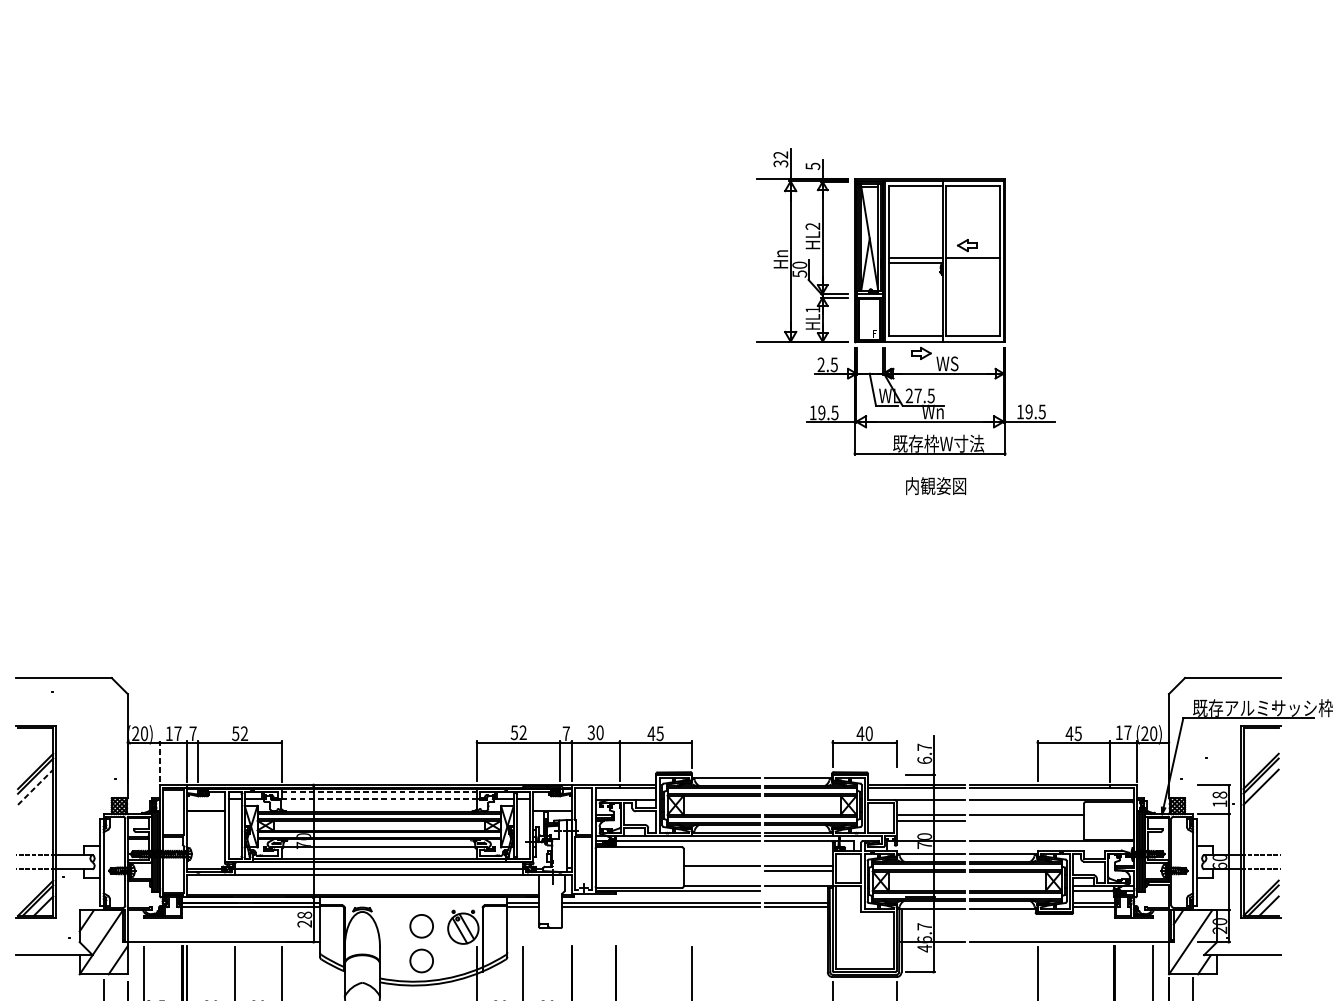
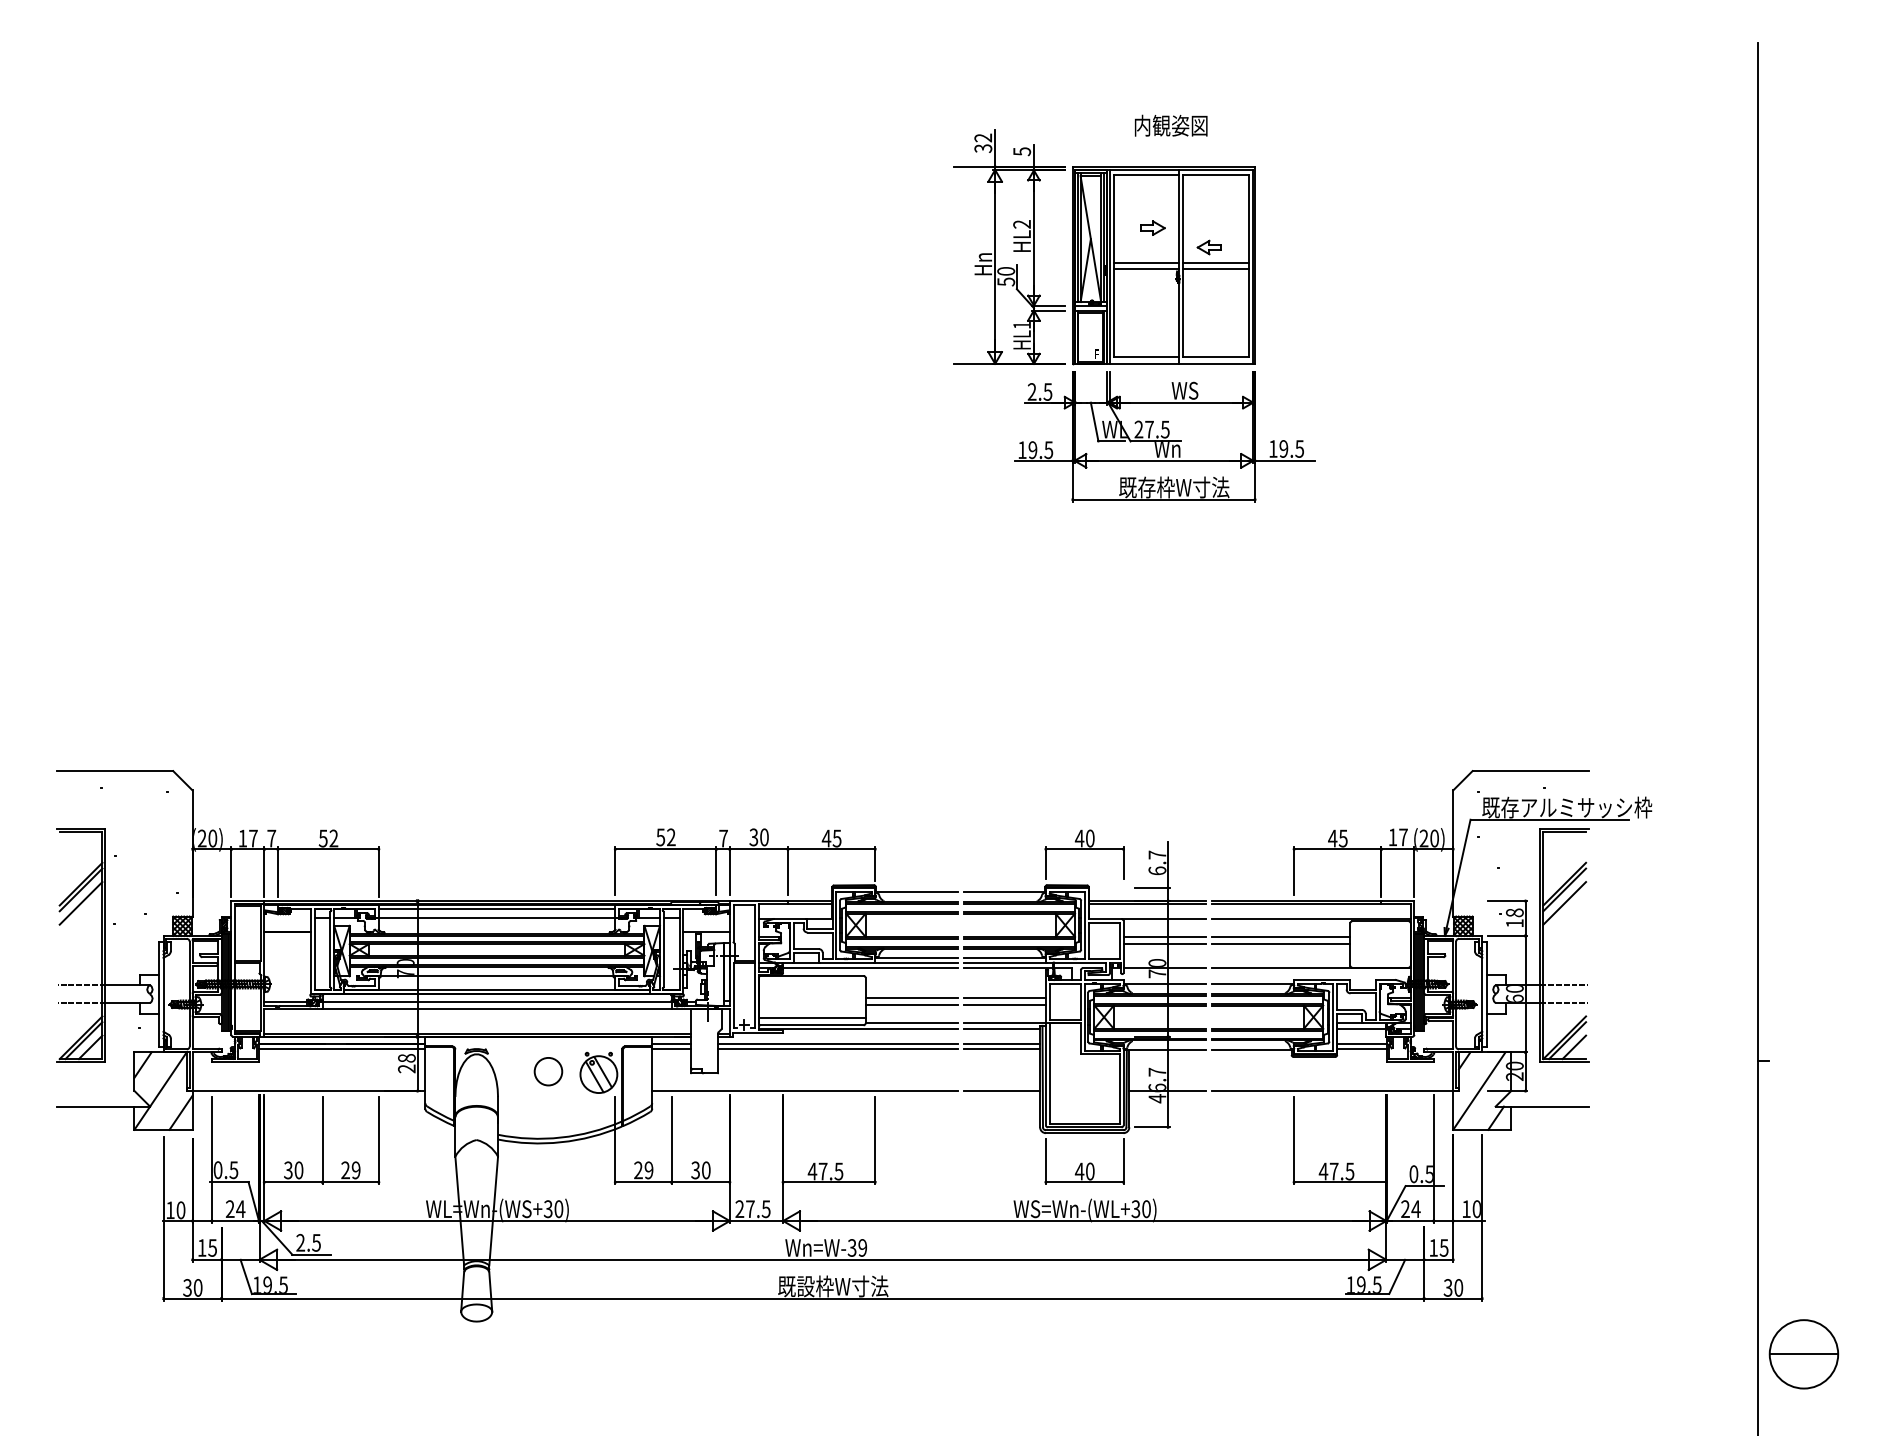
line: (972, 262) -> (1215, 268), added
part: (920, 352) -> (1152, 227), moved
text: (936, 485) -> (1171, 125), moved
line: (159, 761) -> (231, 872), dashed -> solid
line: (35, 787) -> (81, 903), dashed -> solid
line: (379, 792) -> (497, 909), dashed -> solid
line: (379, 799) -> (497, 918), dashed -> solid
line: (1026, 821) -> (1280, 944), added
line: (721, 870) -> (911, 1004), added
line: (638, 881) -> (811, 1017), added
line: (795, 891) -> (1001, 1029), added
line: (633, 942) -> (804, 1091), added
line: (795, 942) -> (1001, 1091), added
circle: (421, 960) -> (548, 1113), removed

